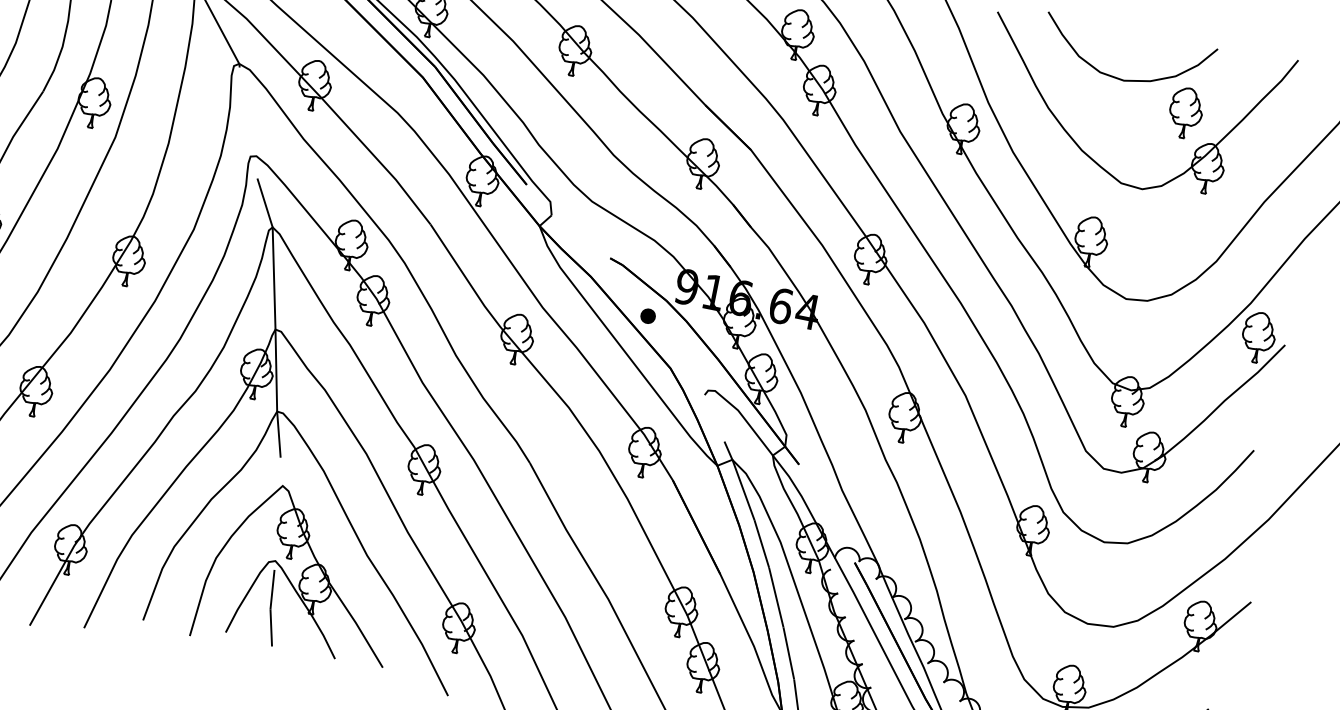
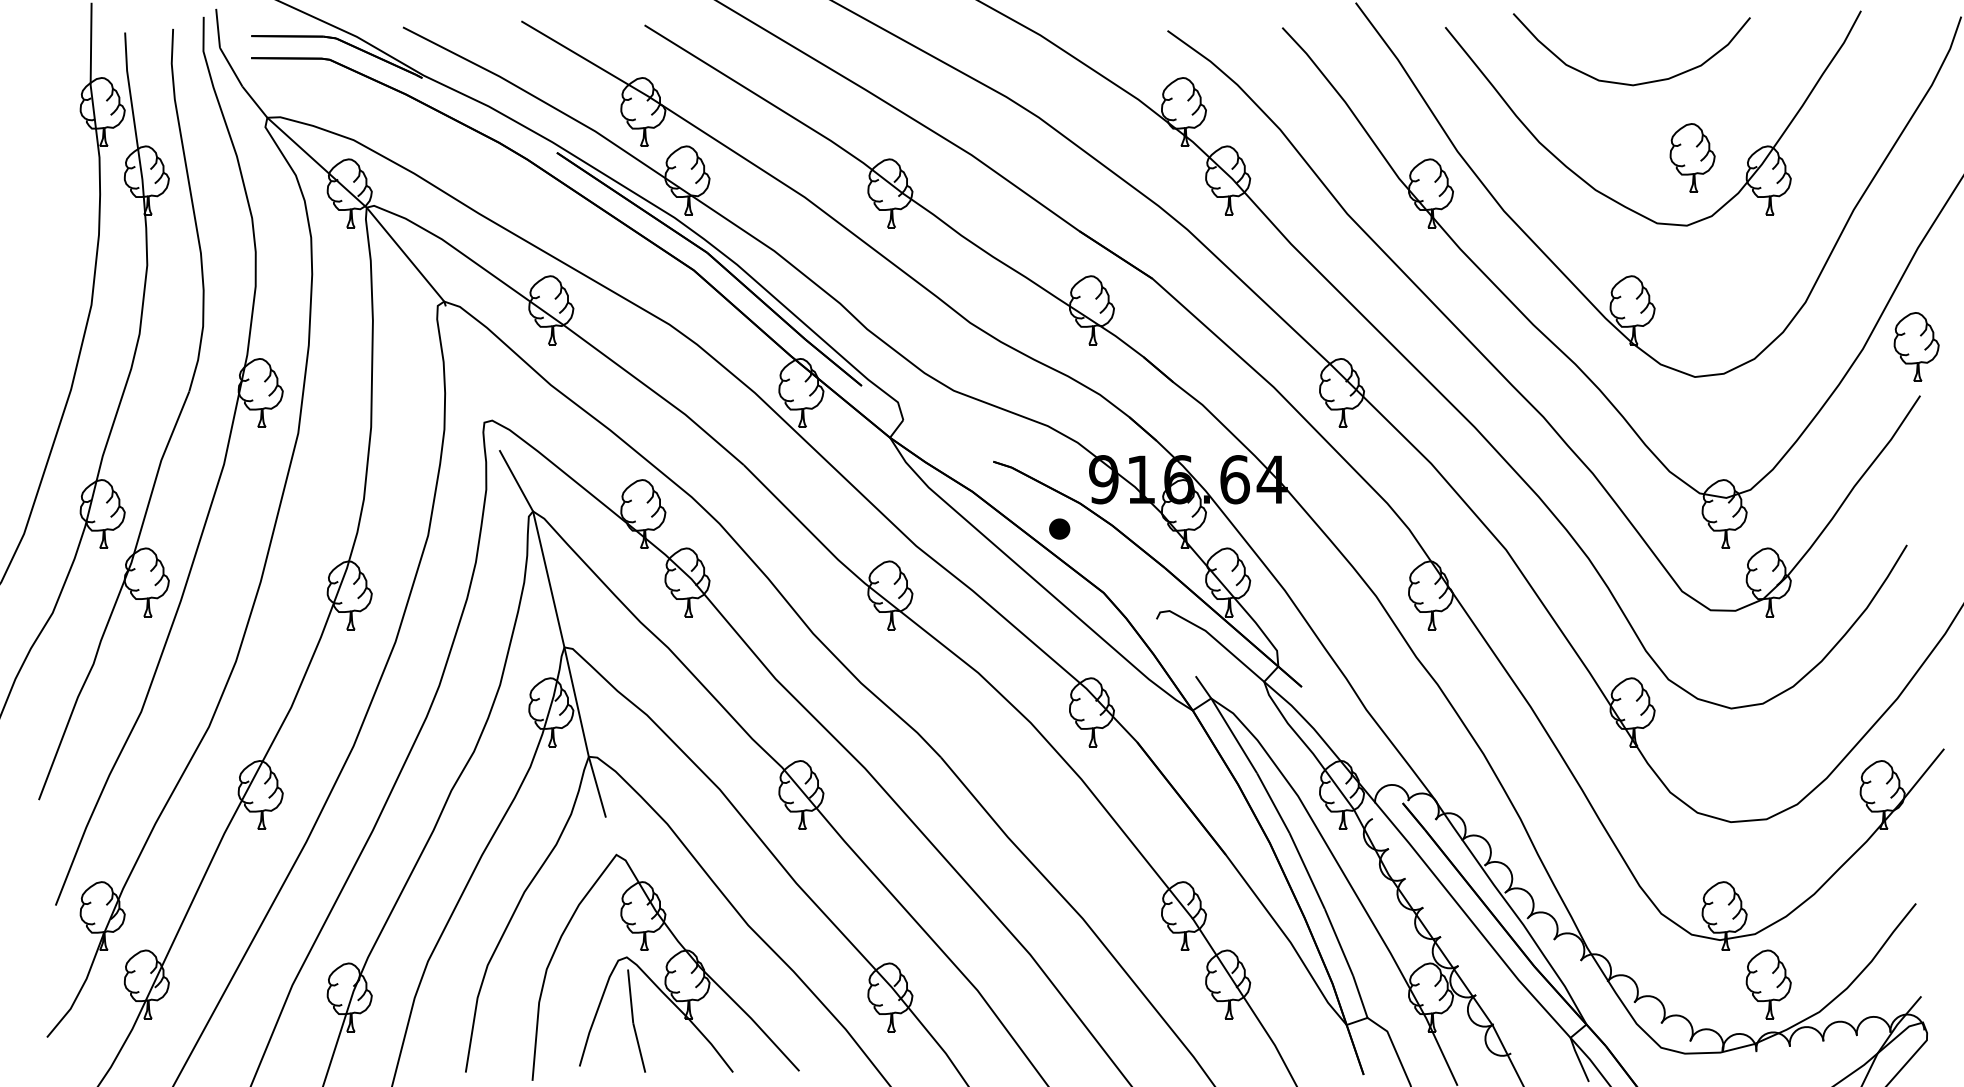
part: (1185, 112) -> (1692, 157), moved
part: (1258, 337) -> (1916, 346), moved

